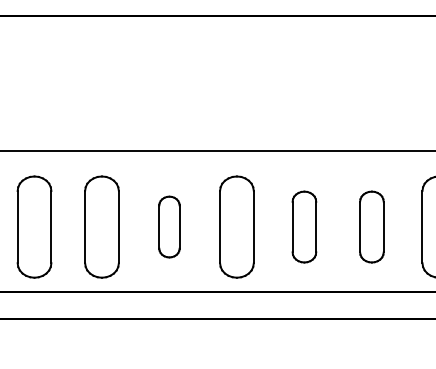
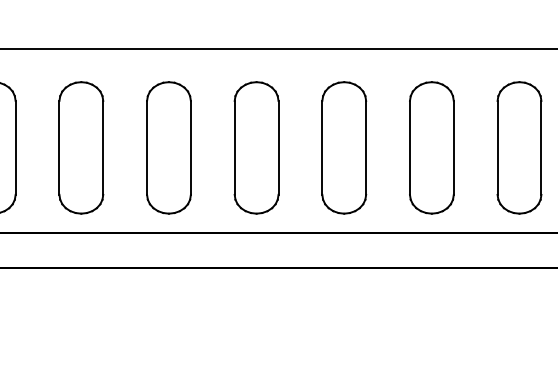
part: (169, 226) -> (256, 147), size x1.67
part: (304, 226) -> (431, 147), size x1.43
part: (371, 226) -> (519, 147), size x1.43

